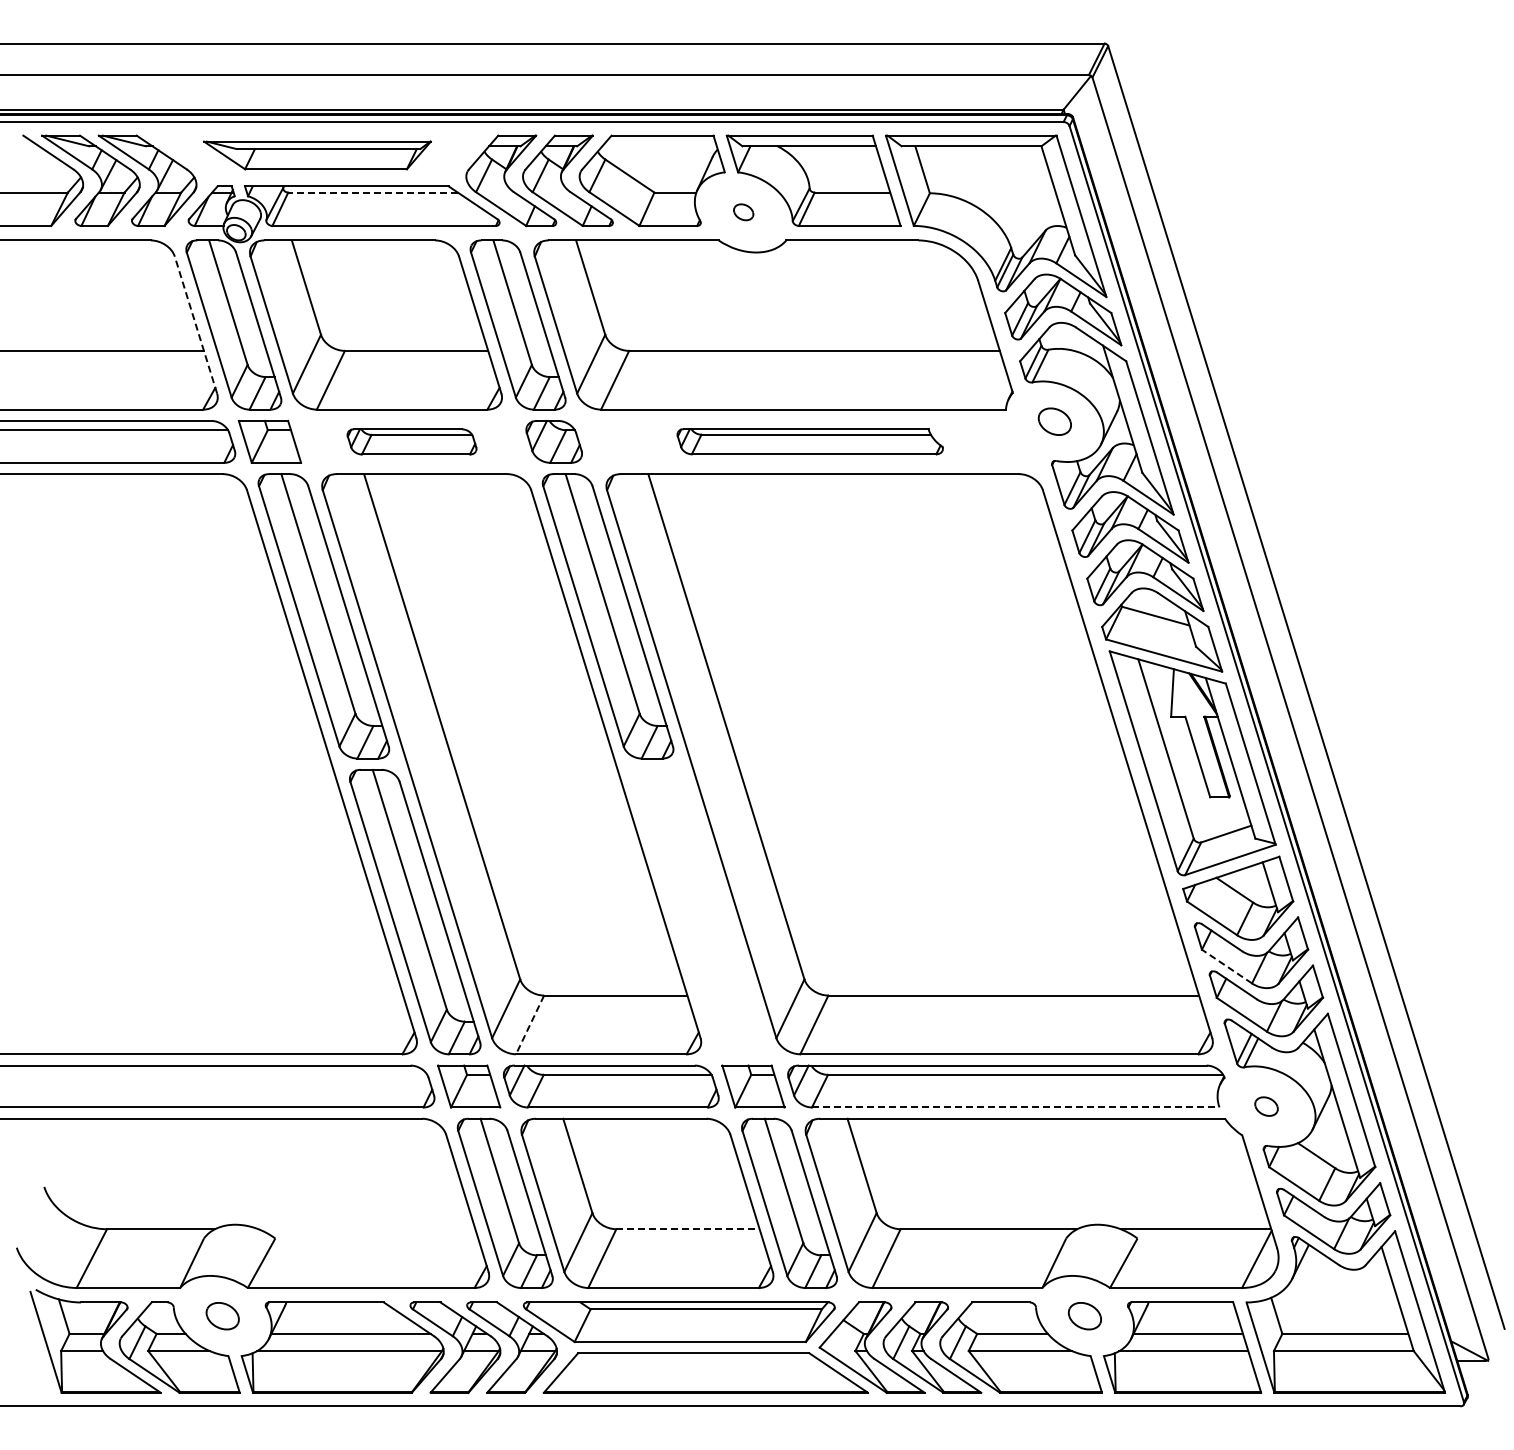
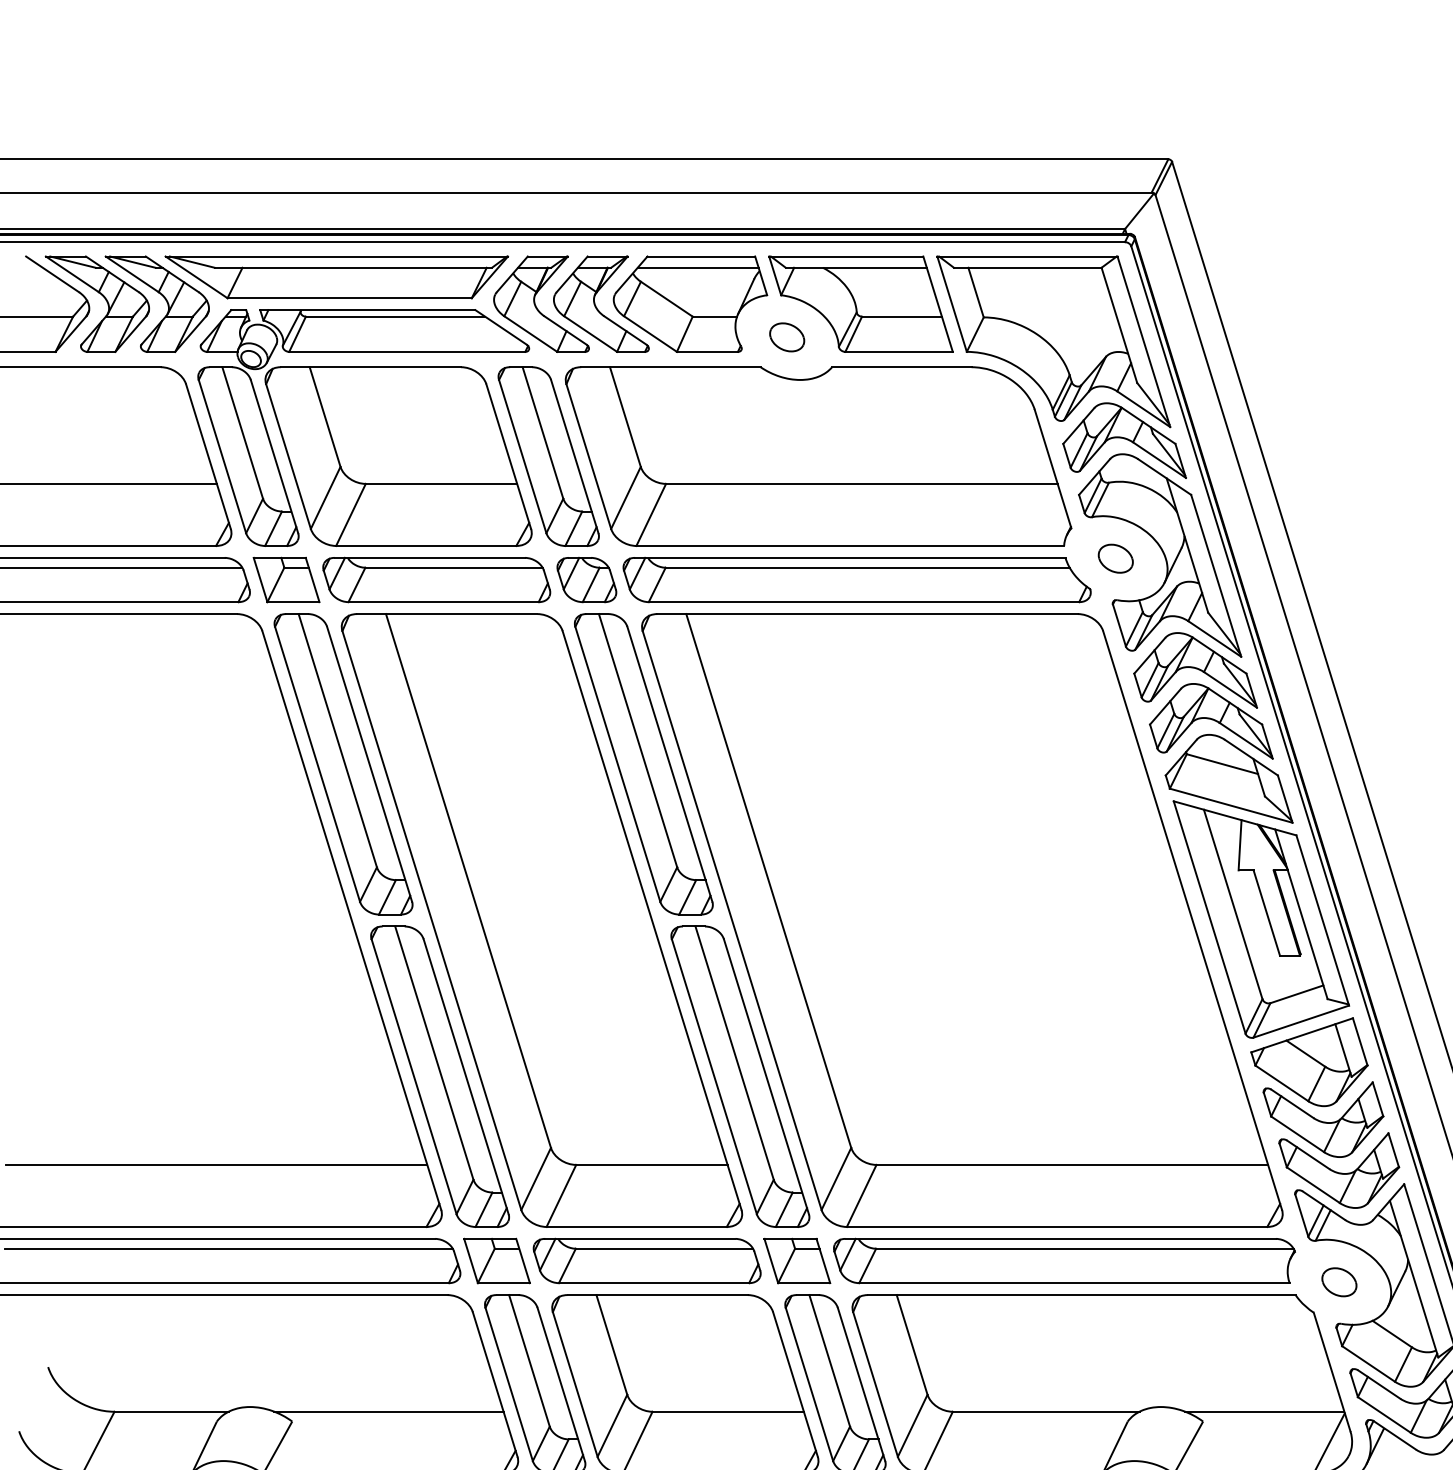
line: (659, 146) -> (698, 267), added
part: (317, 155) -> (336, 277), size x1.43
line: (373, 192) -> (395, 316), dashed -> solid
part: (743, 212) -> (786, 337), size x1.67
line: (195, 325) -> (207, 457), dashed -> solid
part: (411, 441) -> (436, 579), size x1.67
part: (810, 441) -> (857, 579), size x1.67
part: (699, 911) -> (740, 1076), added
line: (1226, 966) -> (1297, 1134), dashed -> solid
line: (203, 995) -> (216, 1164), added
line: (530, 1024) -> (561, 1195), dashed -> solid
line: (215, 1074) -> (229, 1248), added
part: (1266, 1106) -> (1339, 1282), size x1.43
line: (1015, 1107) -> (1074, 1283), dashed -> solid
line: (366, 1229) -> (388, 1412), added
line: (688, 1229) -> (728, 1412), dashed -> solid

